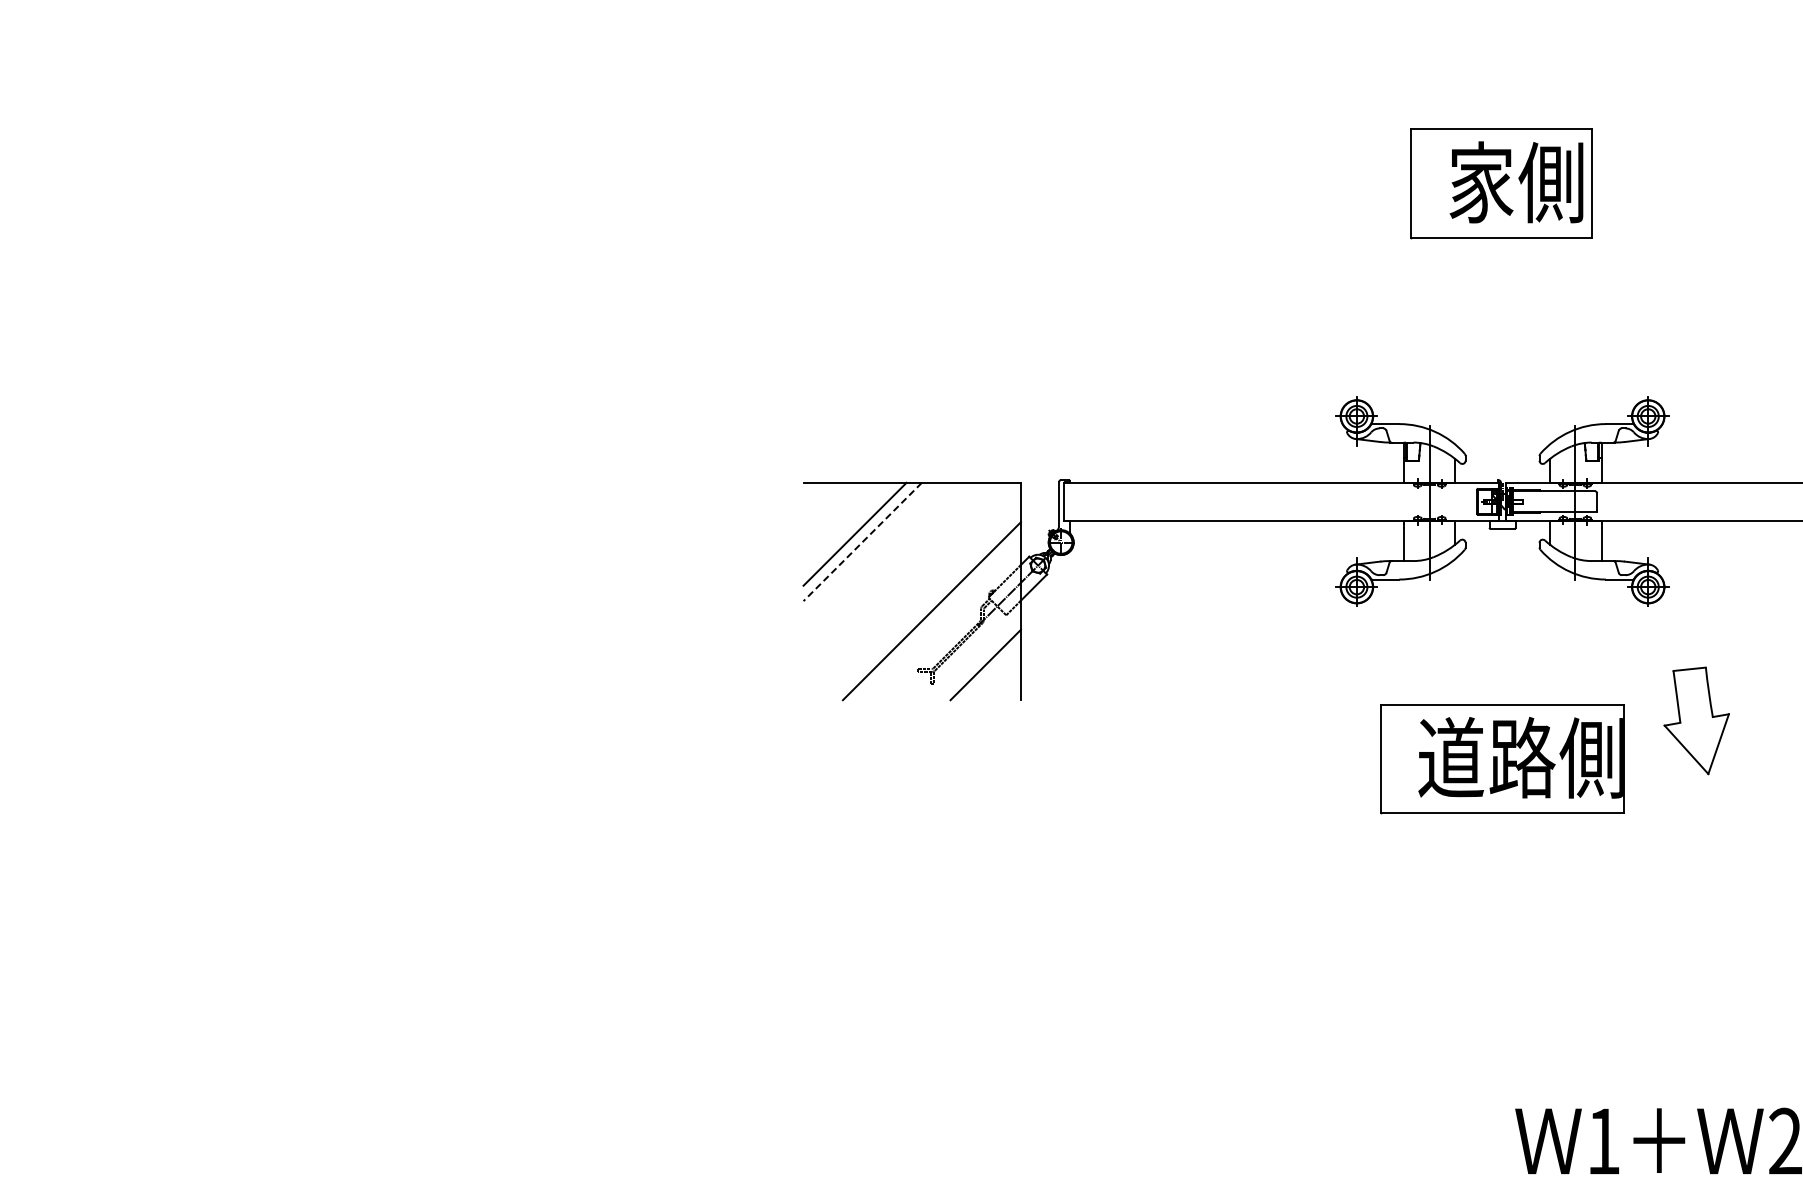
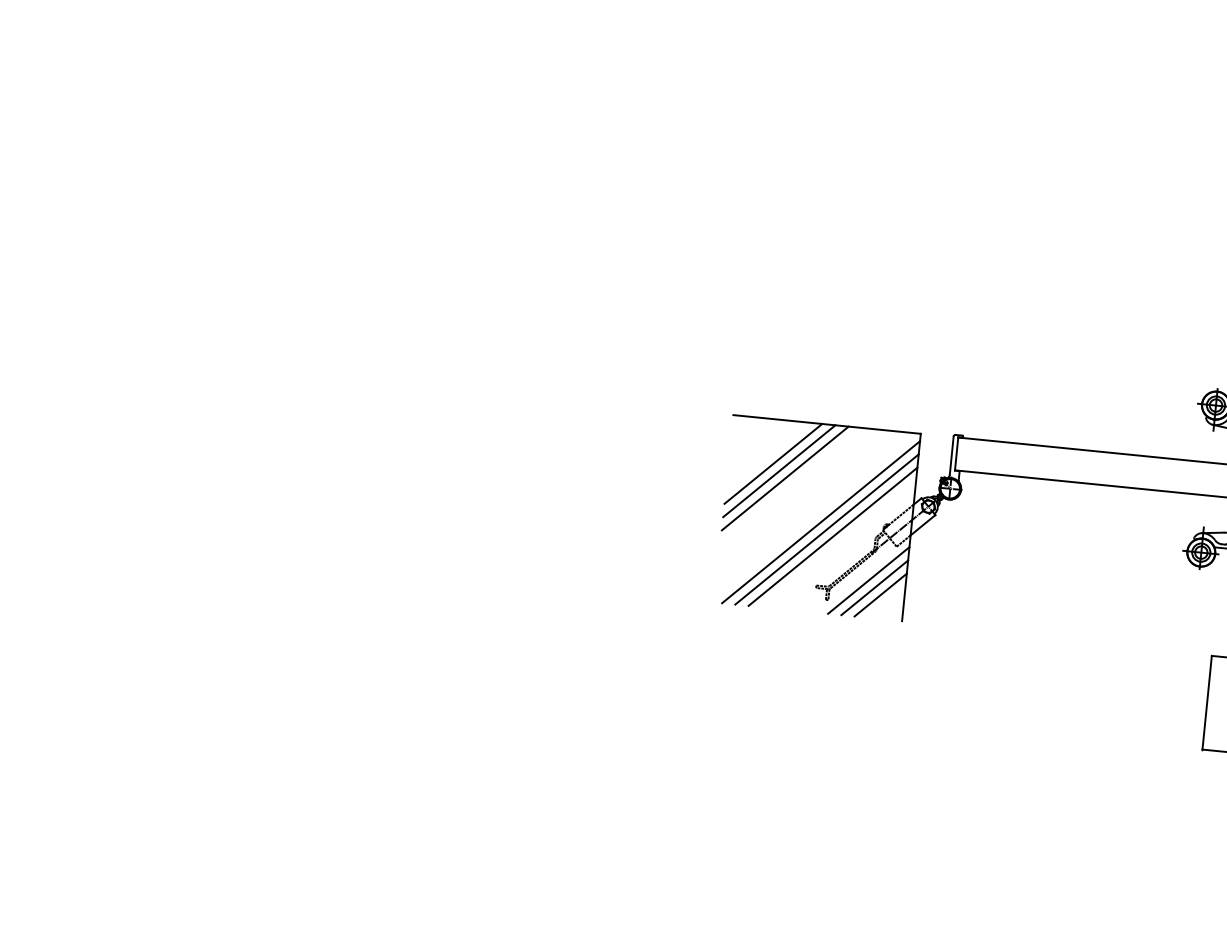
line: (862, 541) -> (779, 470), dashed -> solid
line: (870, 549) -> (785, 478), added
line: (916, 595) -> (821, 521), added
line: (923, 603) -> (826, 529), added
line: (977, 657) -> (868, 580), added
line: (992, 672) -> (879, 594), added

